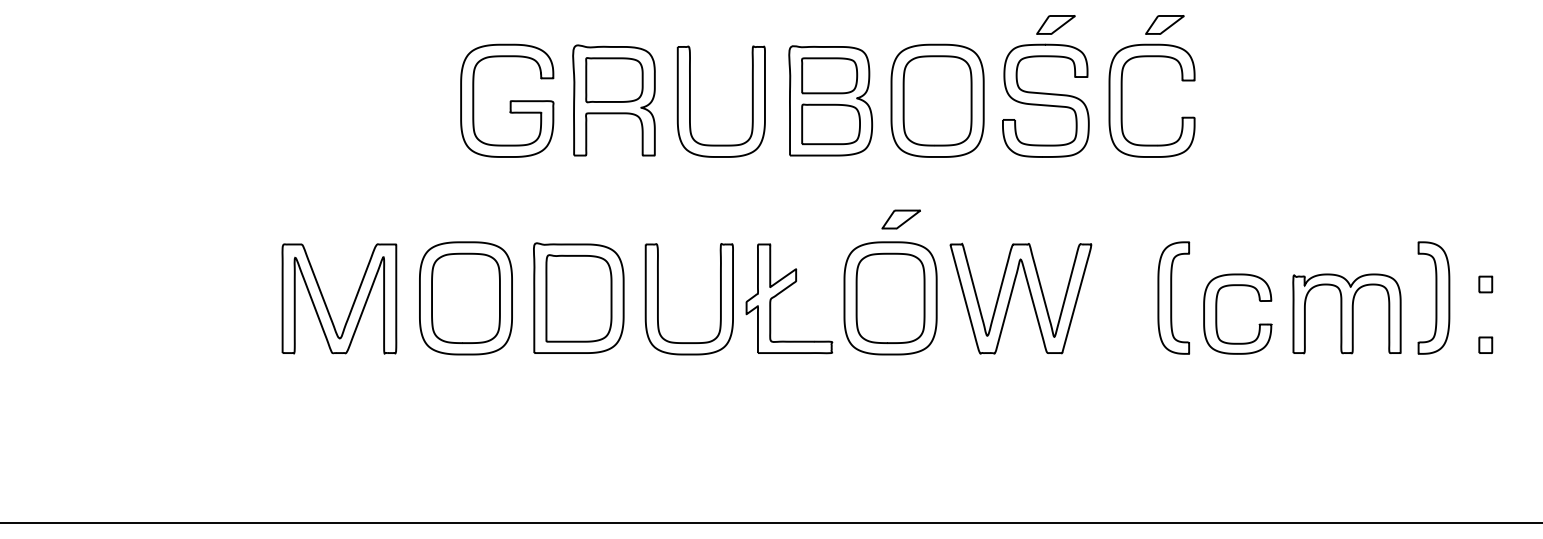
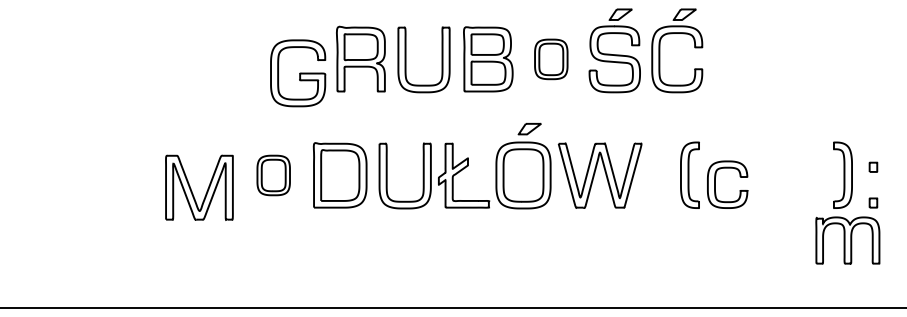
part: (507, 101) -> (298, 73), moved
part: (938, 101) -> (551, 59), size x0.6
part: (465, 298) -> (273, 175), size x0.6
part: (325, 300) -> (191, 188), moved
part: (1346, 313) -> (847, 240), moved

